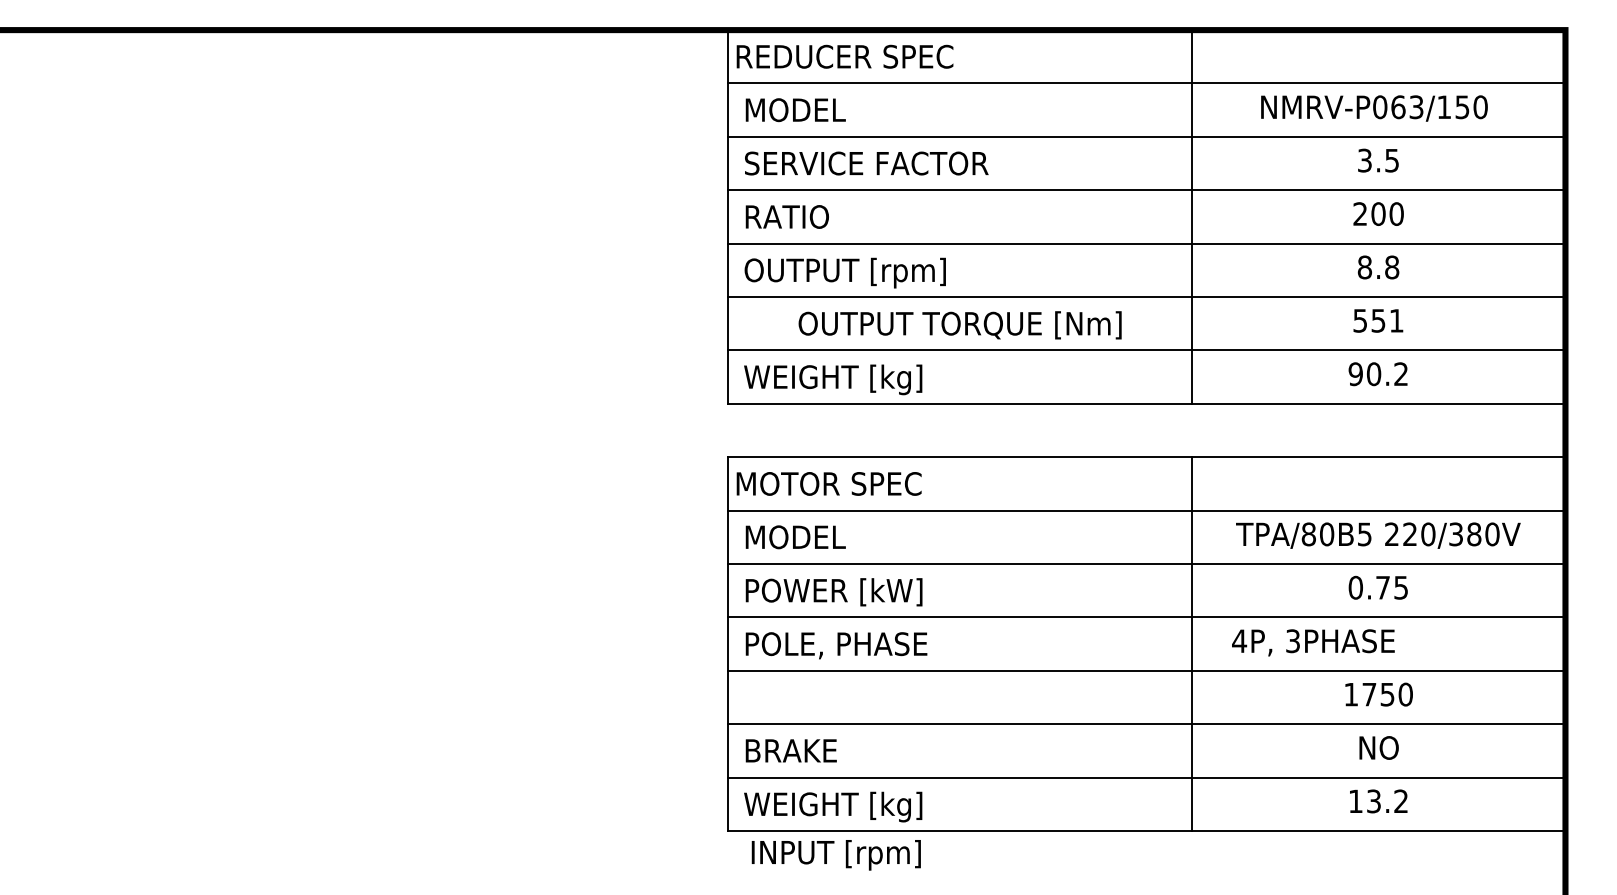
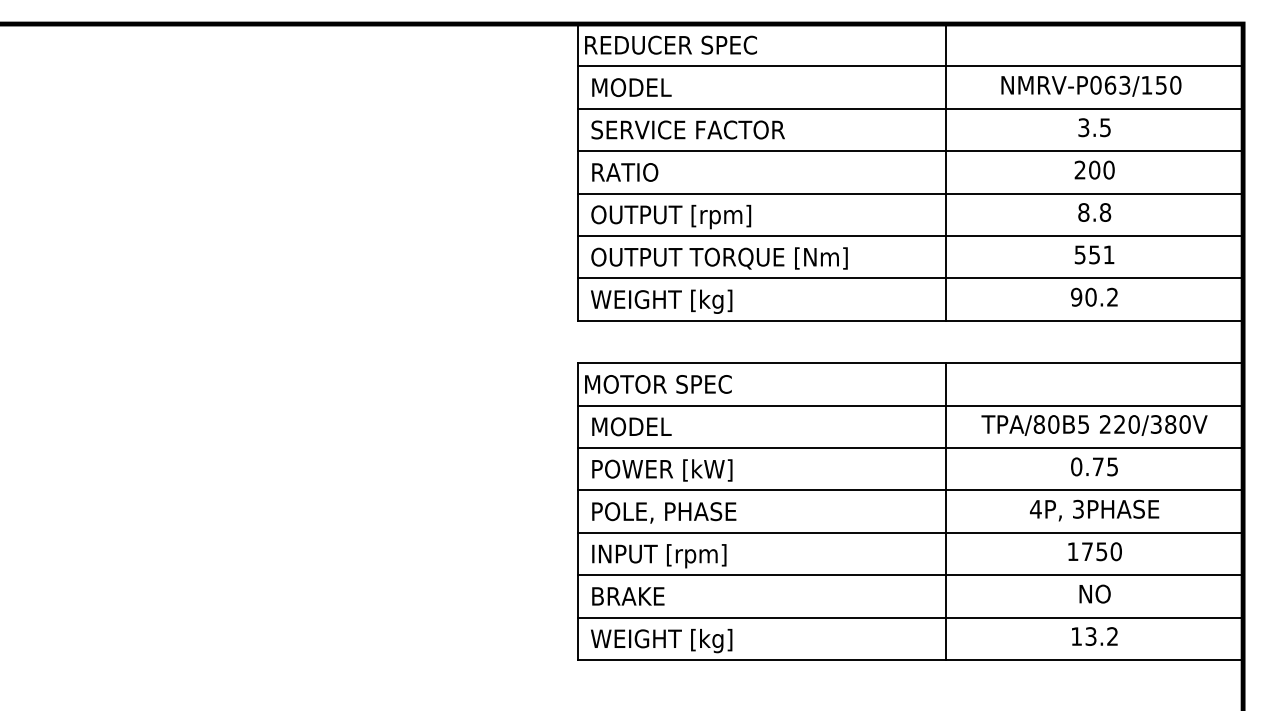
text: (959, 325) -> (719, 258), moved
text: (1313, 642) -> (1094, 510), moved
text: (835, 855) -> (658, 556), moved

